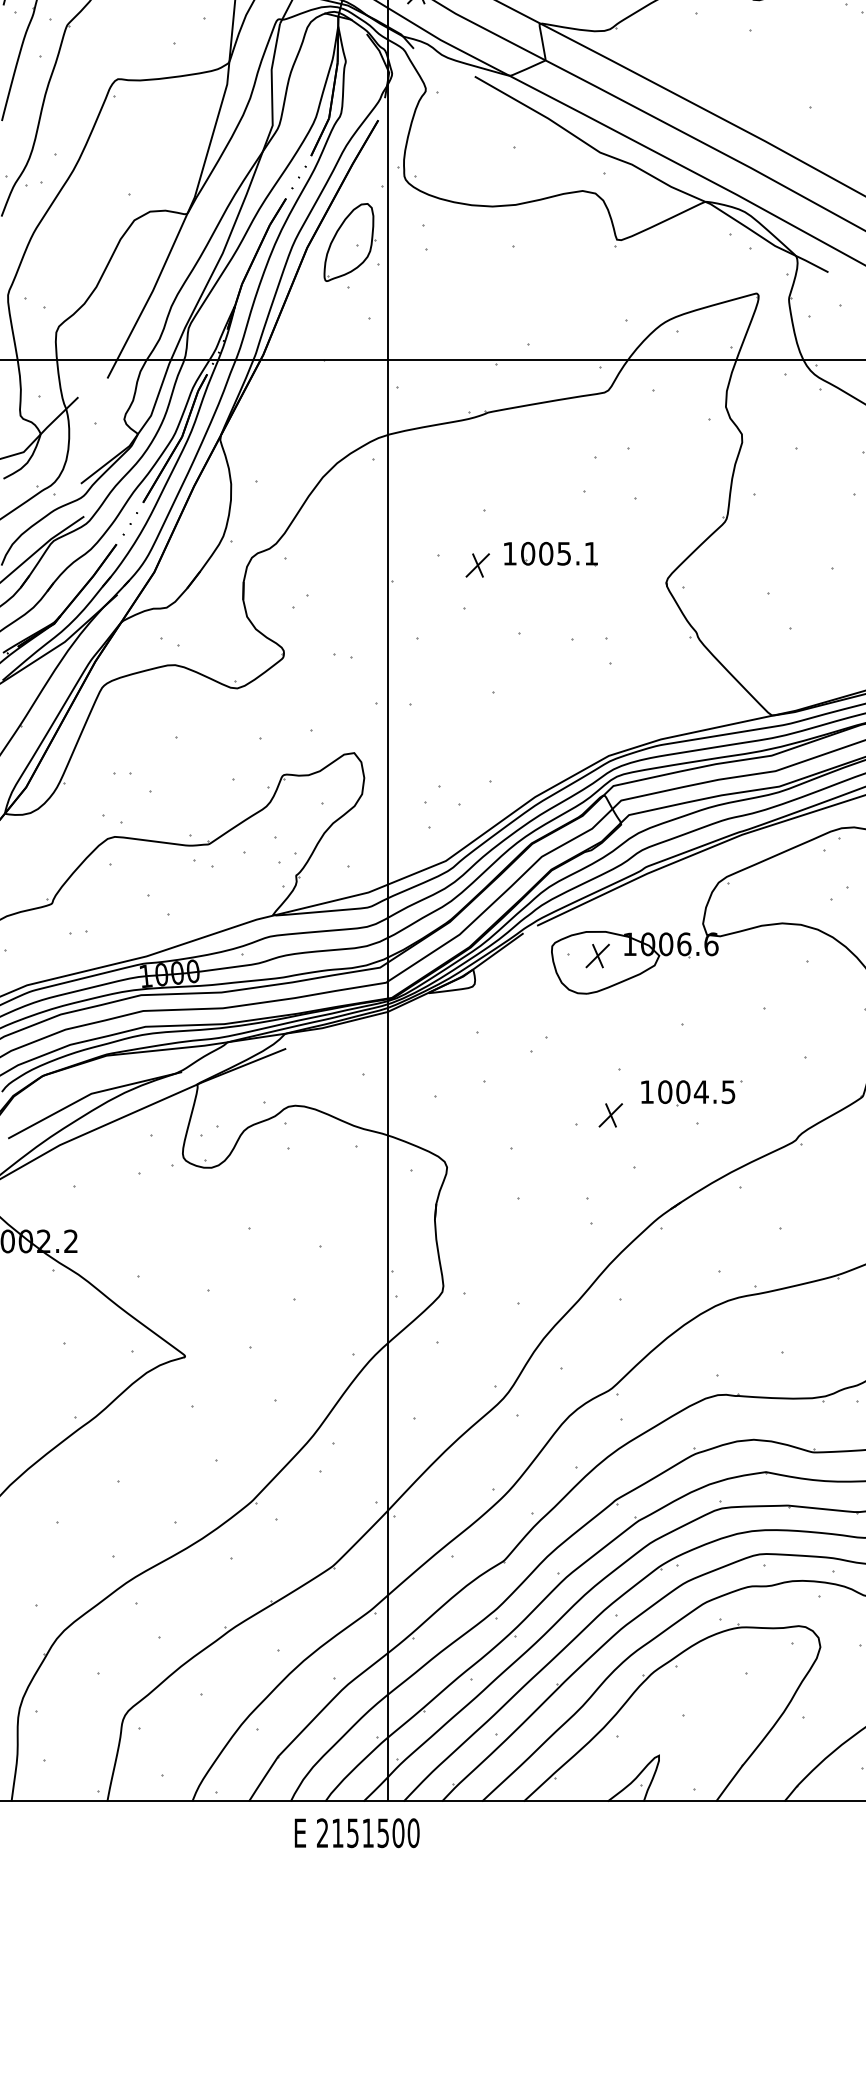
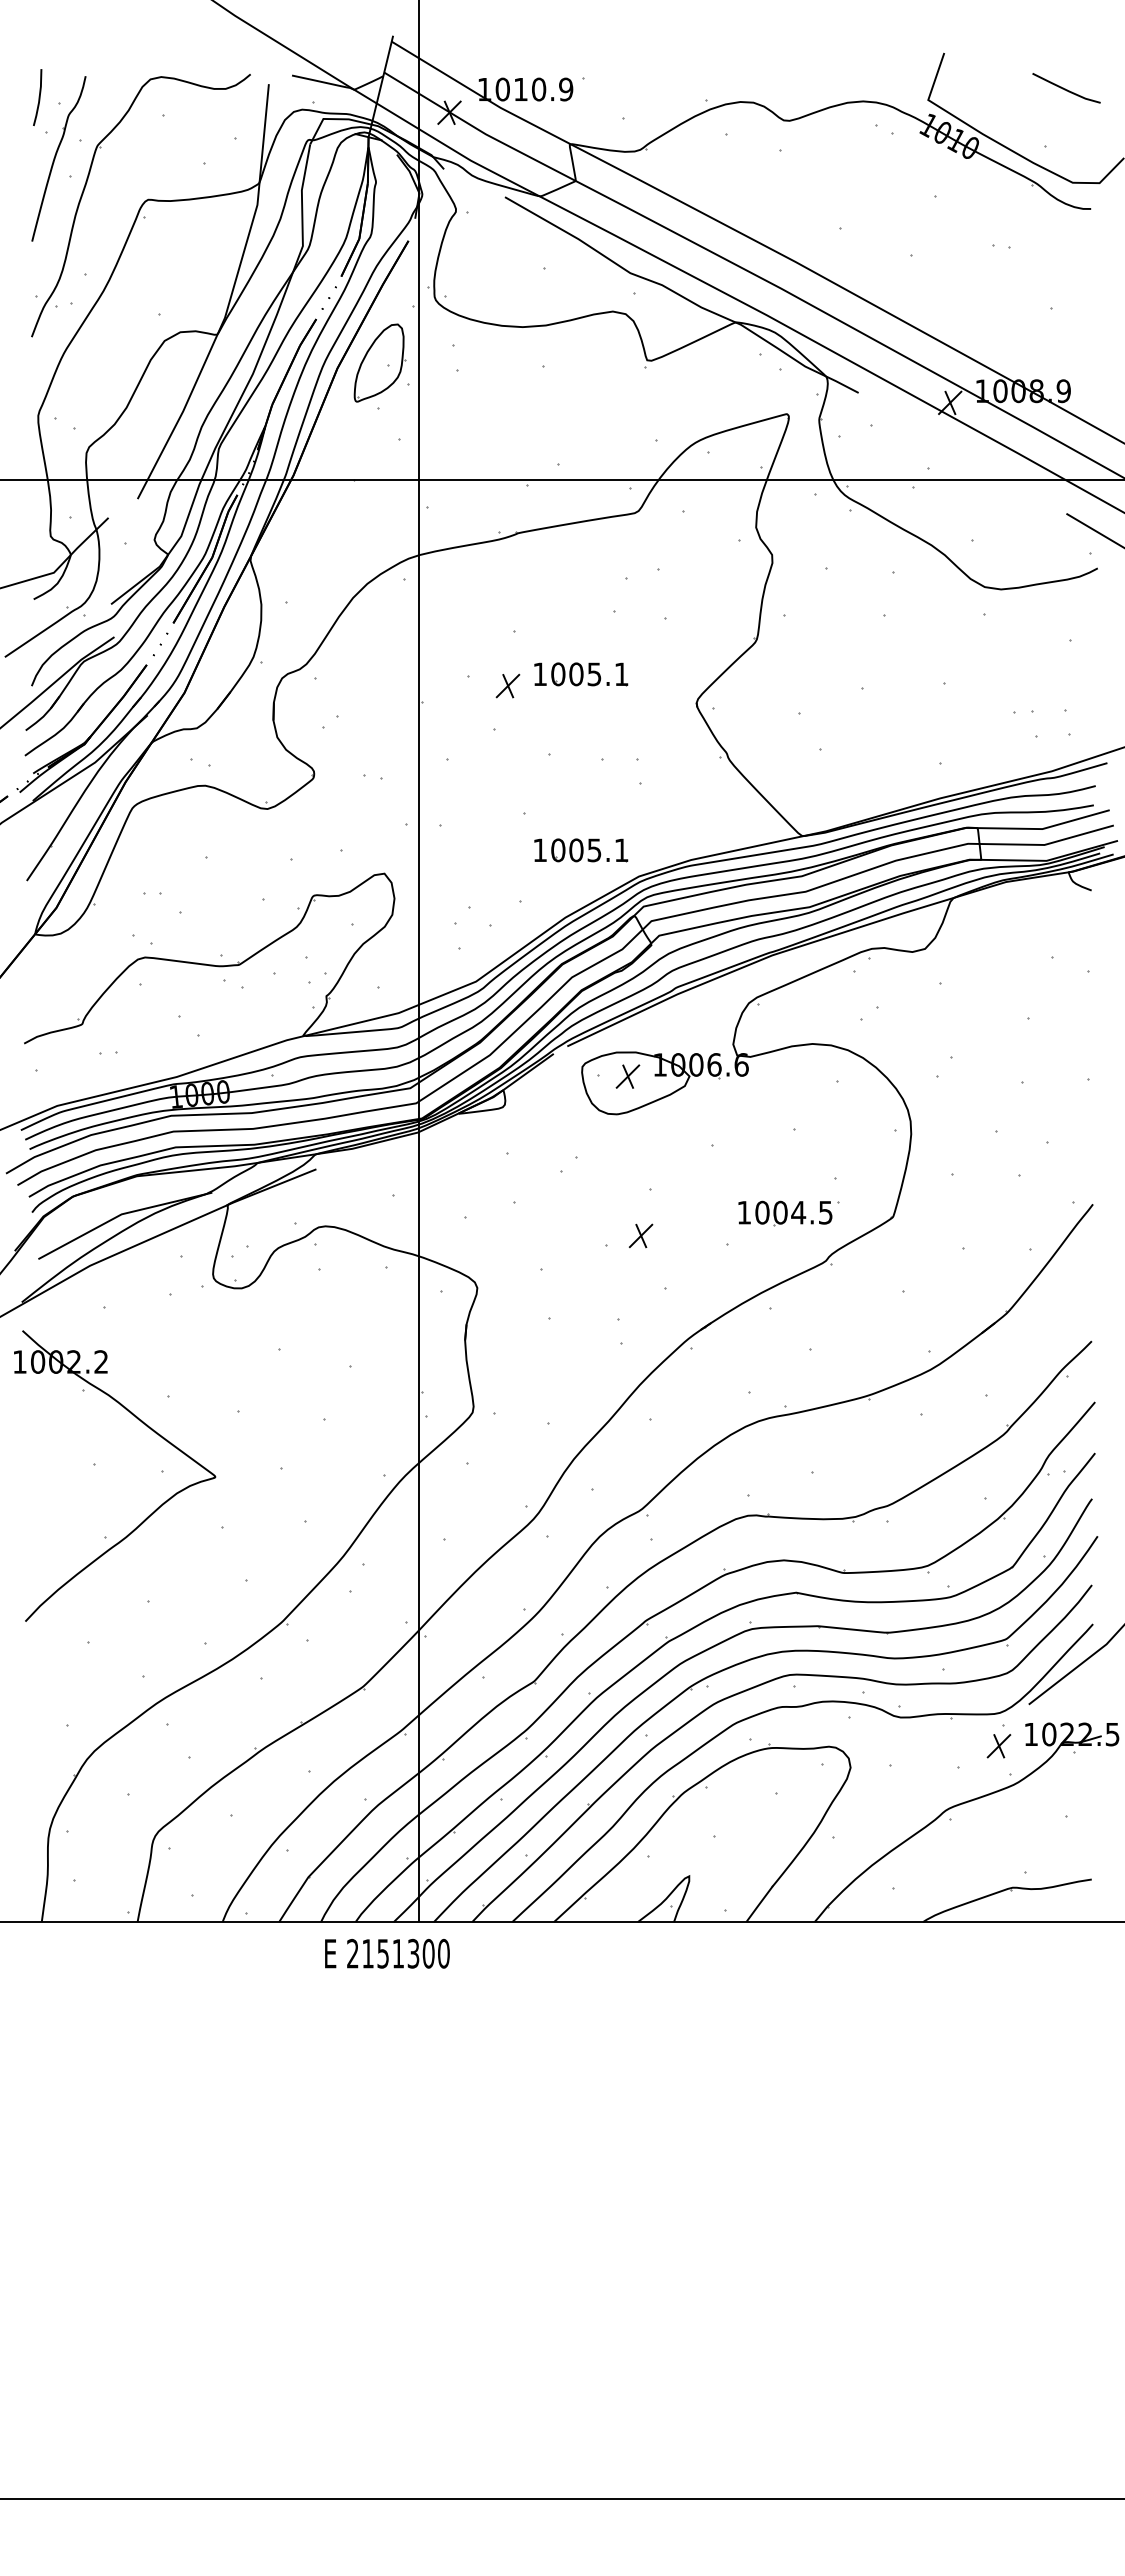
part: (551, 729) -> (581, 850), added
part: (691, 1092) -> (788, 1213), moved
text: (383, 1831) -> (413, 1952), 2151500 -> 2151300

